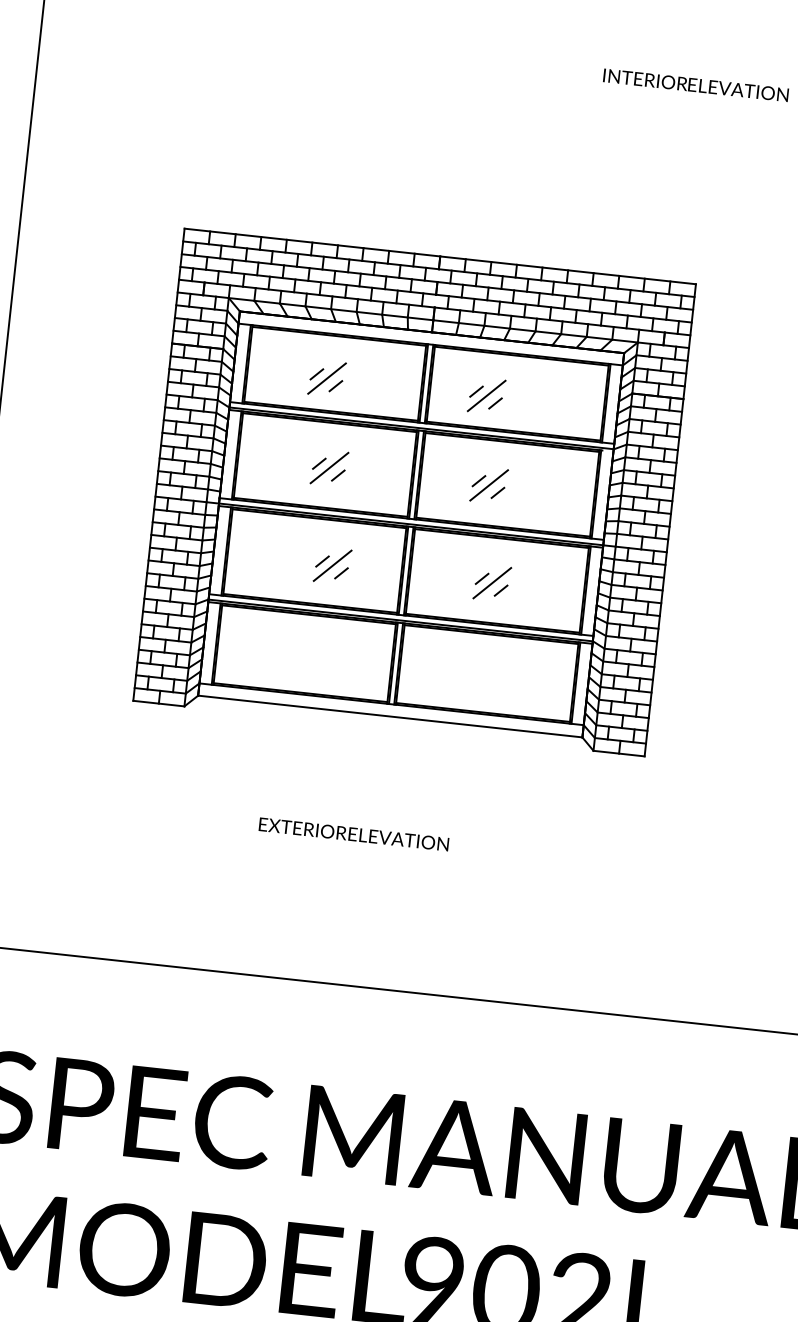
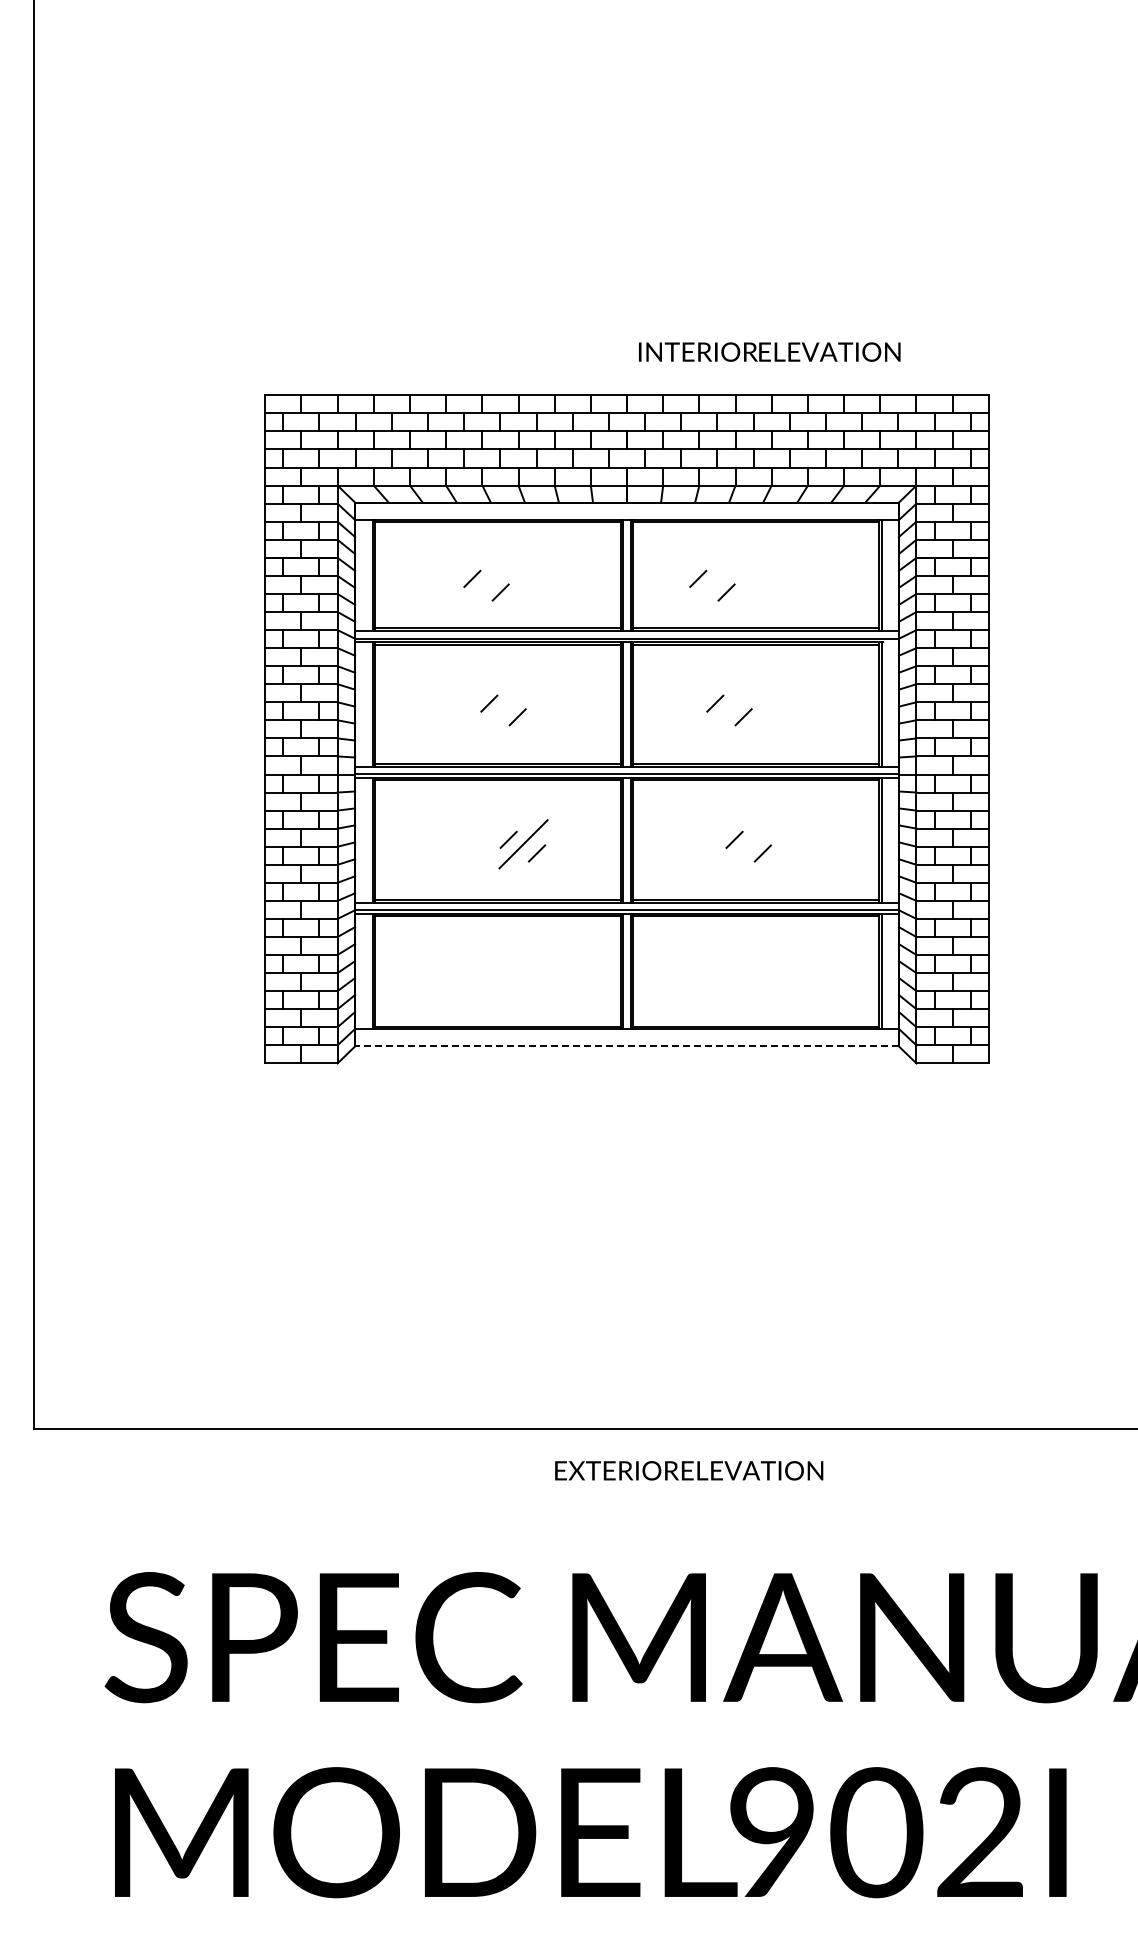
text: (695, 84) -> (769, 351), moved
line: (327, 378) -> (487, 583), removed
line: (486, 396) -> (713, 583), removed
line: (329, 468) -> (504, 708), removed
line: (489, 485) -> (730, 708), removed
line: (492, 583) -> (749, 844), removed
line: (390, 716) -> (627, 1046), solid -> dashed
text: (354, 834) -> (689, 1470), moved

